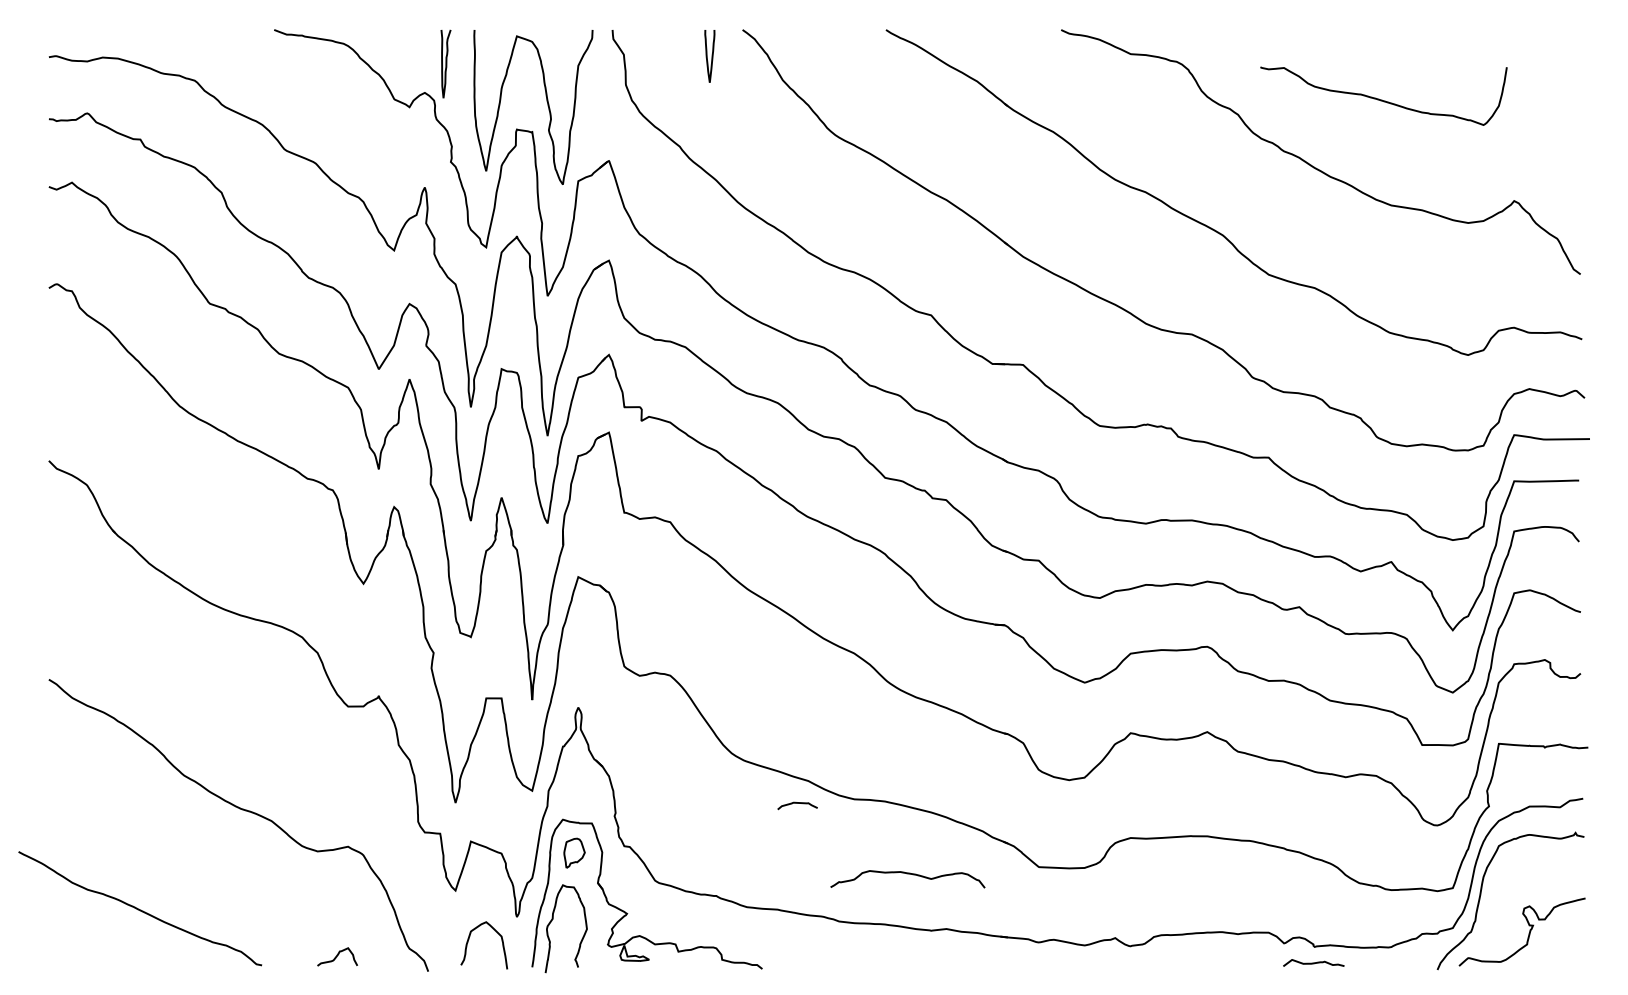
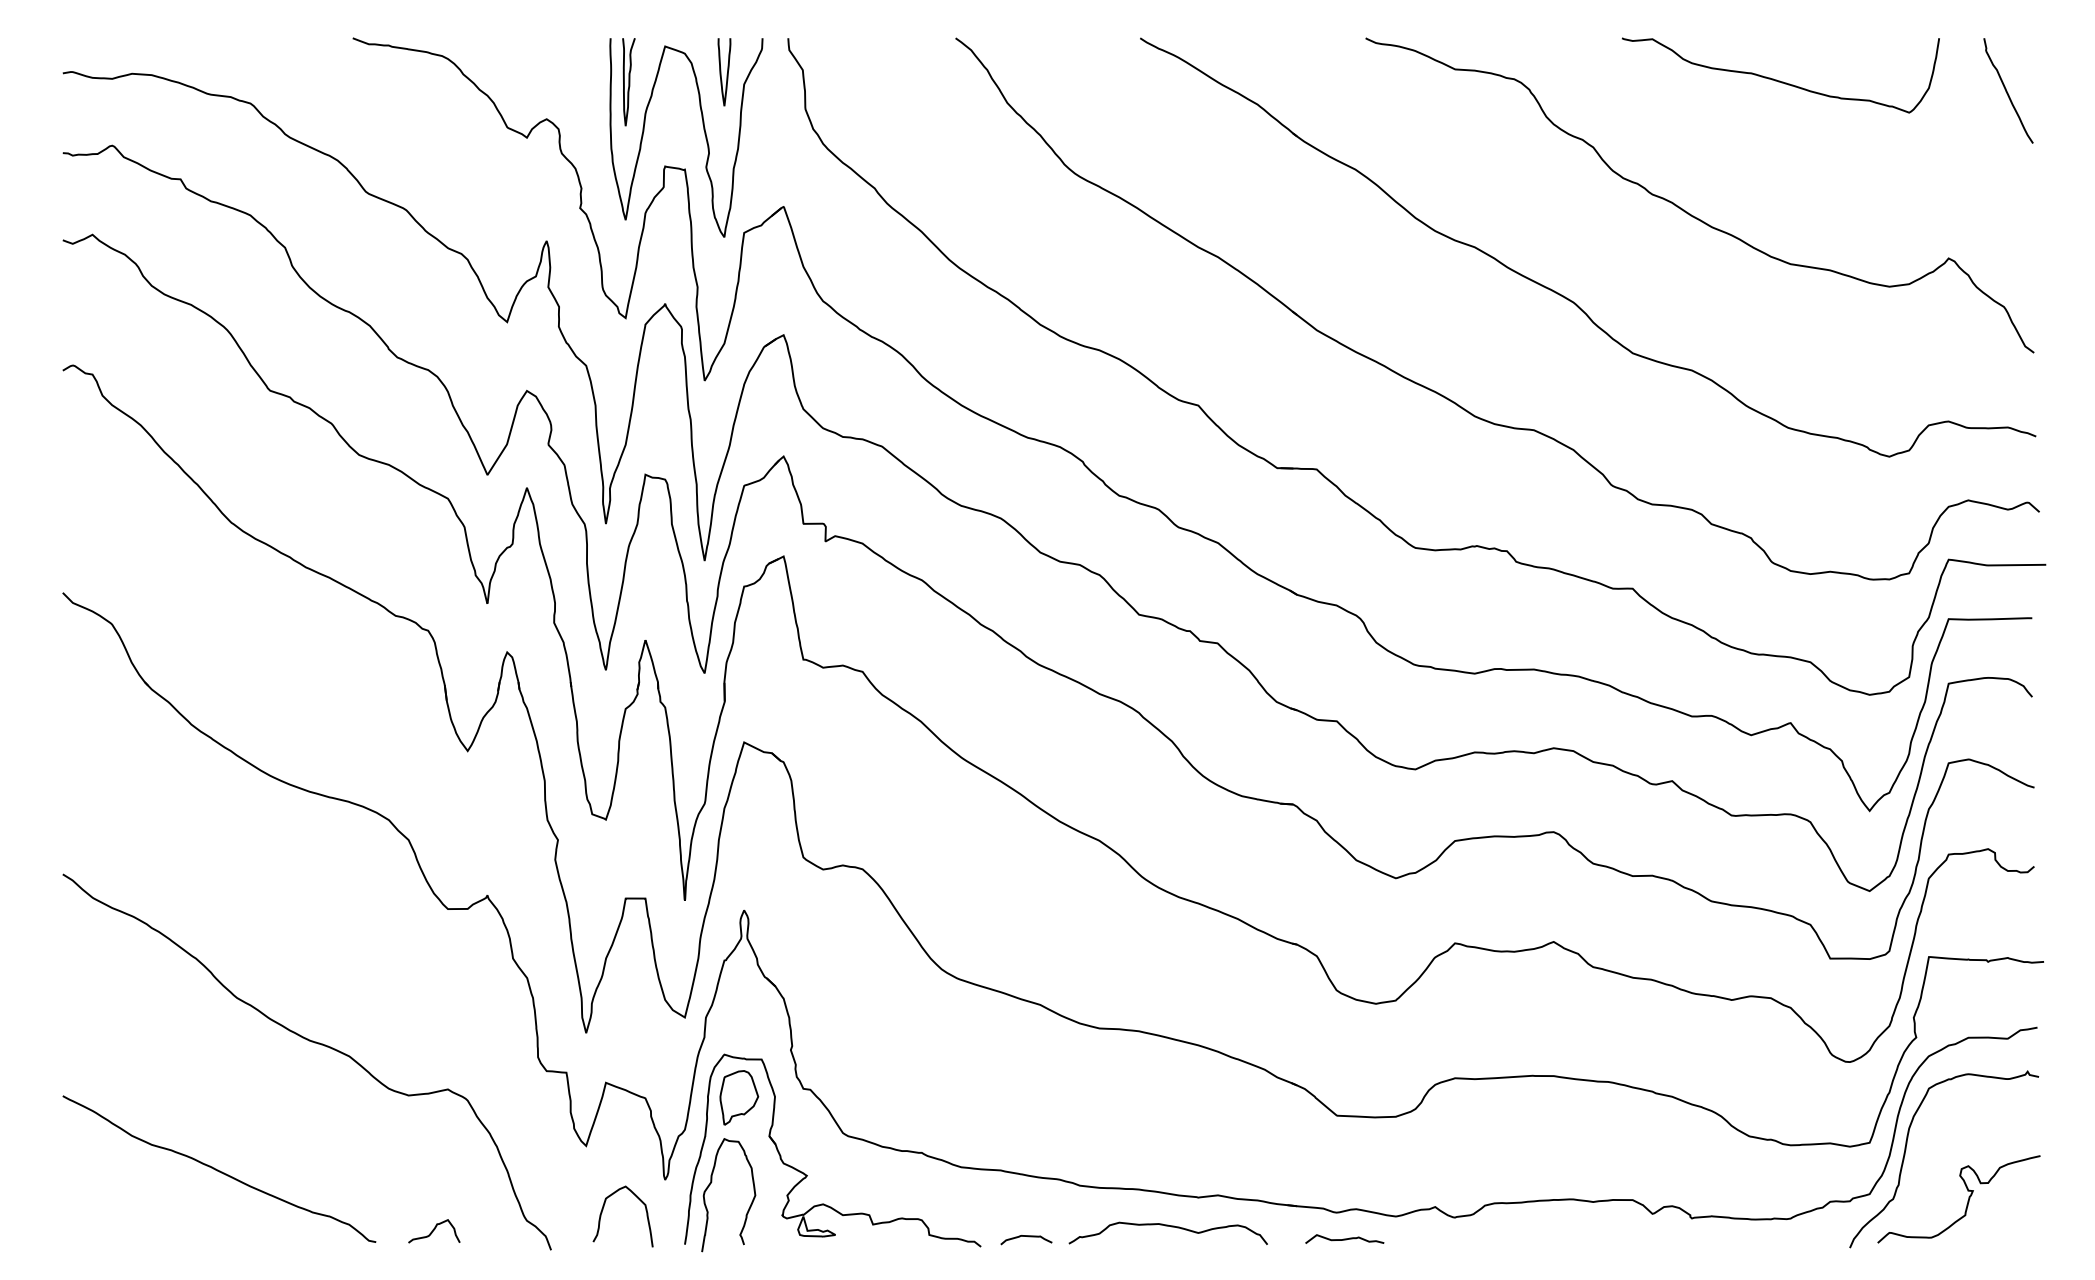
curve: (711, 58) -> (726, 74), moved
curve: (445, 64) -> (628, 82), moved
curve: (1559, 70) -> (2007, 90), added
curve: (1383, 100) -> (1780, 80), moved
curve: (799, 804) -> (1028, 1237), moved
part: (574, 852) -> (739, 1097), size x1.43
curve: (907, 873) -> (1167, 1226), moved
curve: (139, 908) -> (218, 1169), moved
curve: (1313, 962) -> (1344, 1238), moved

